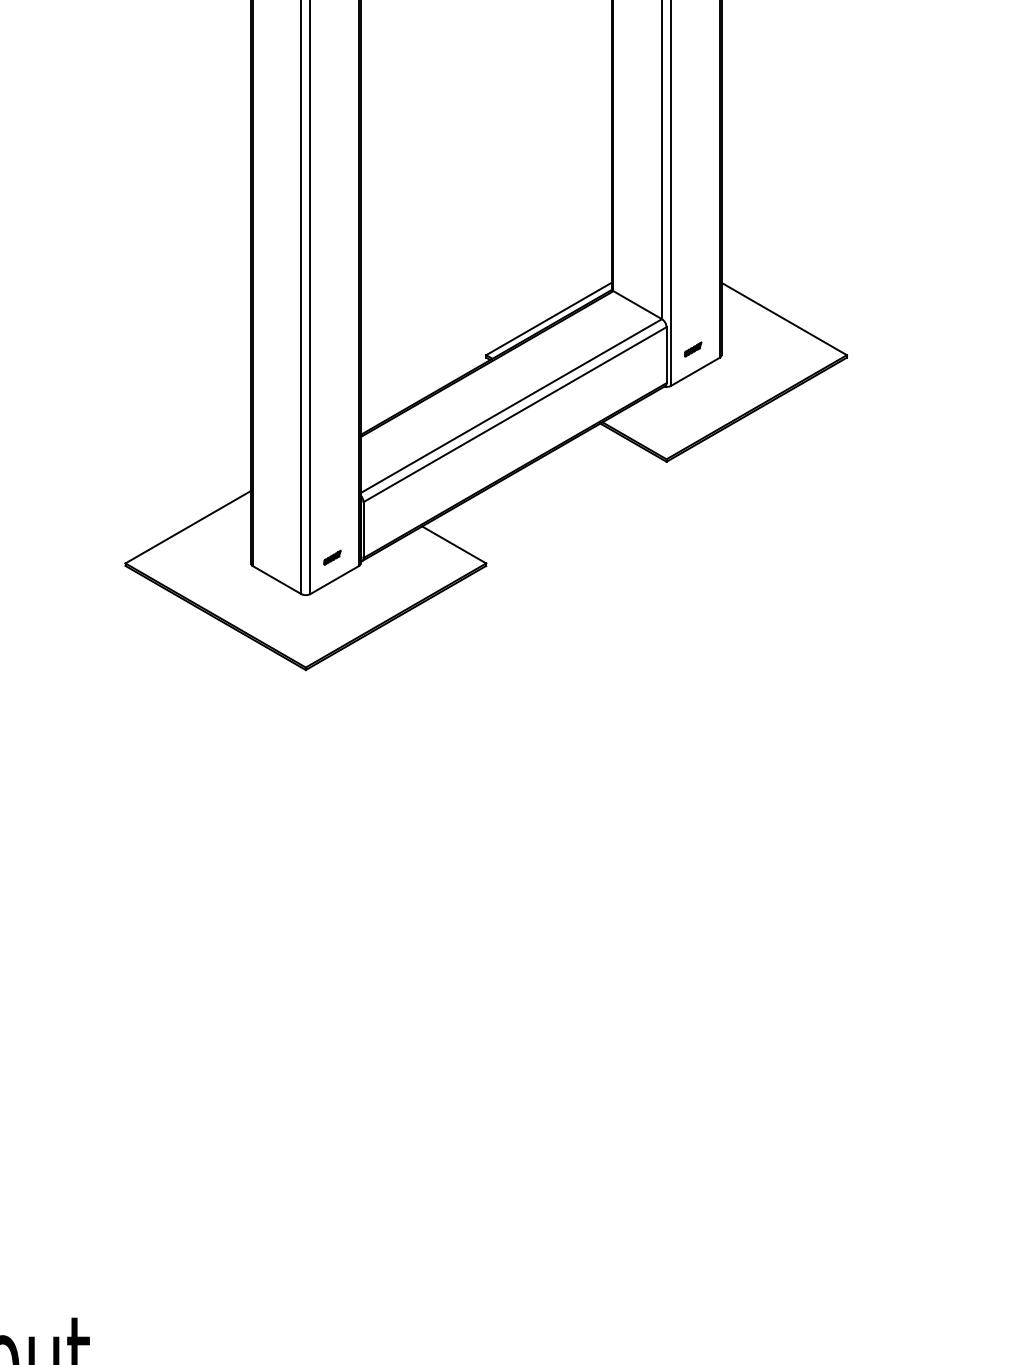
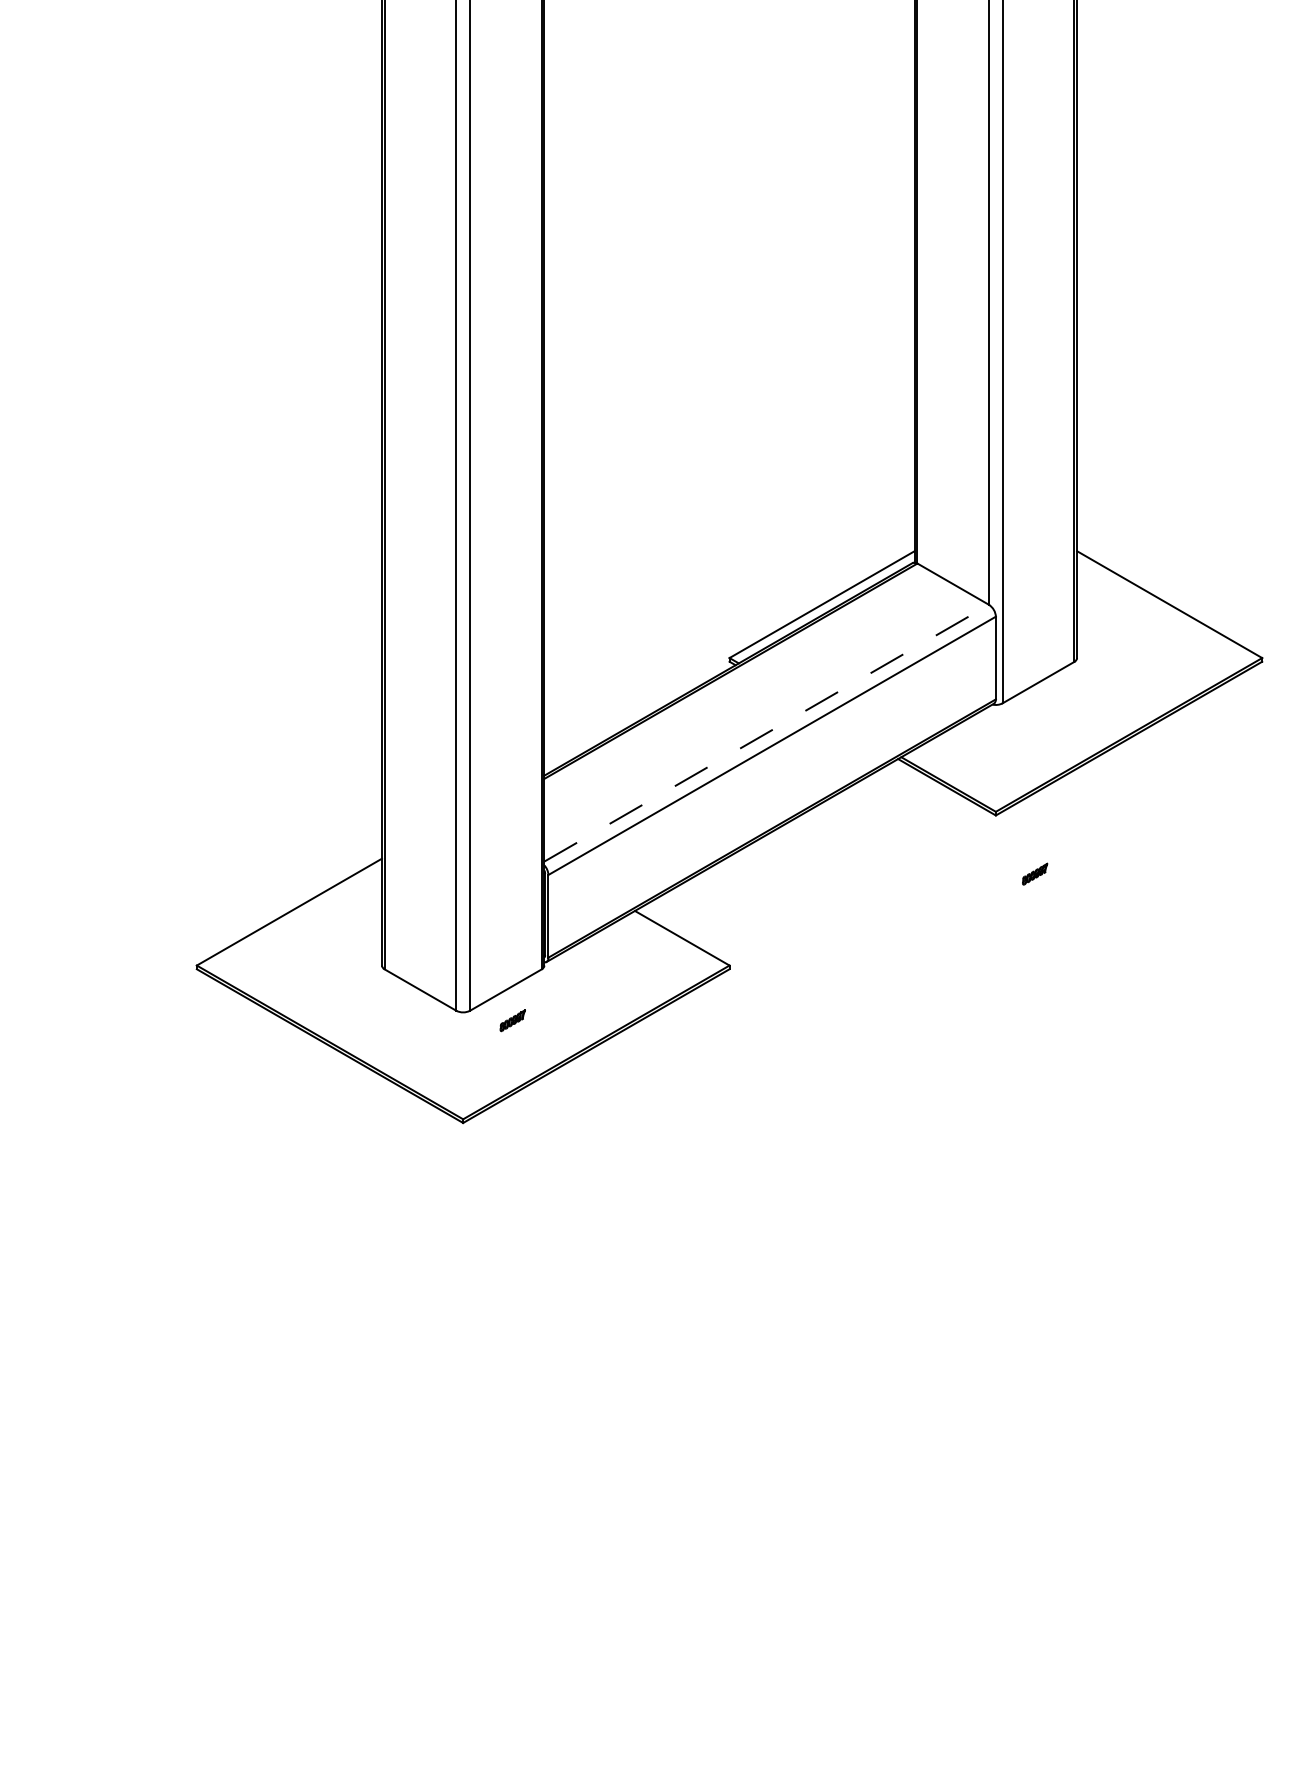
part: (693, 349) -> (1035, 874), moved
line: (511, 406) -> (766, 733), solid -> dashed
part: (332, 557) -> (512, 1020), moved

